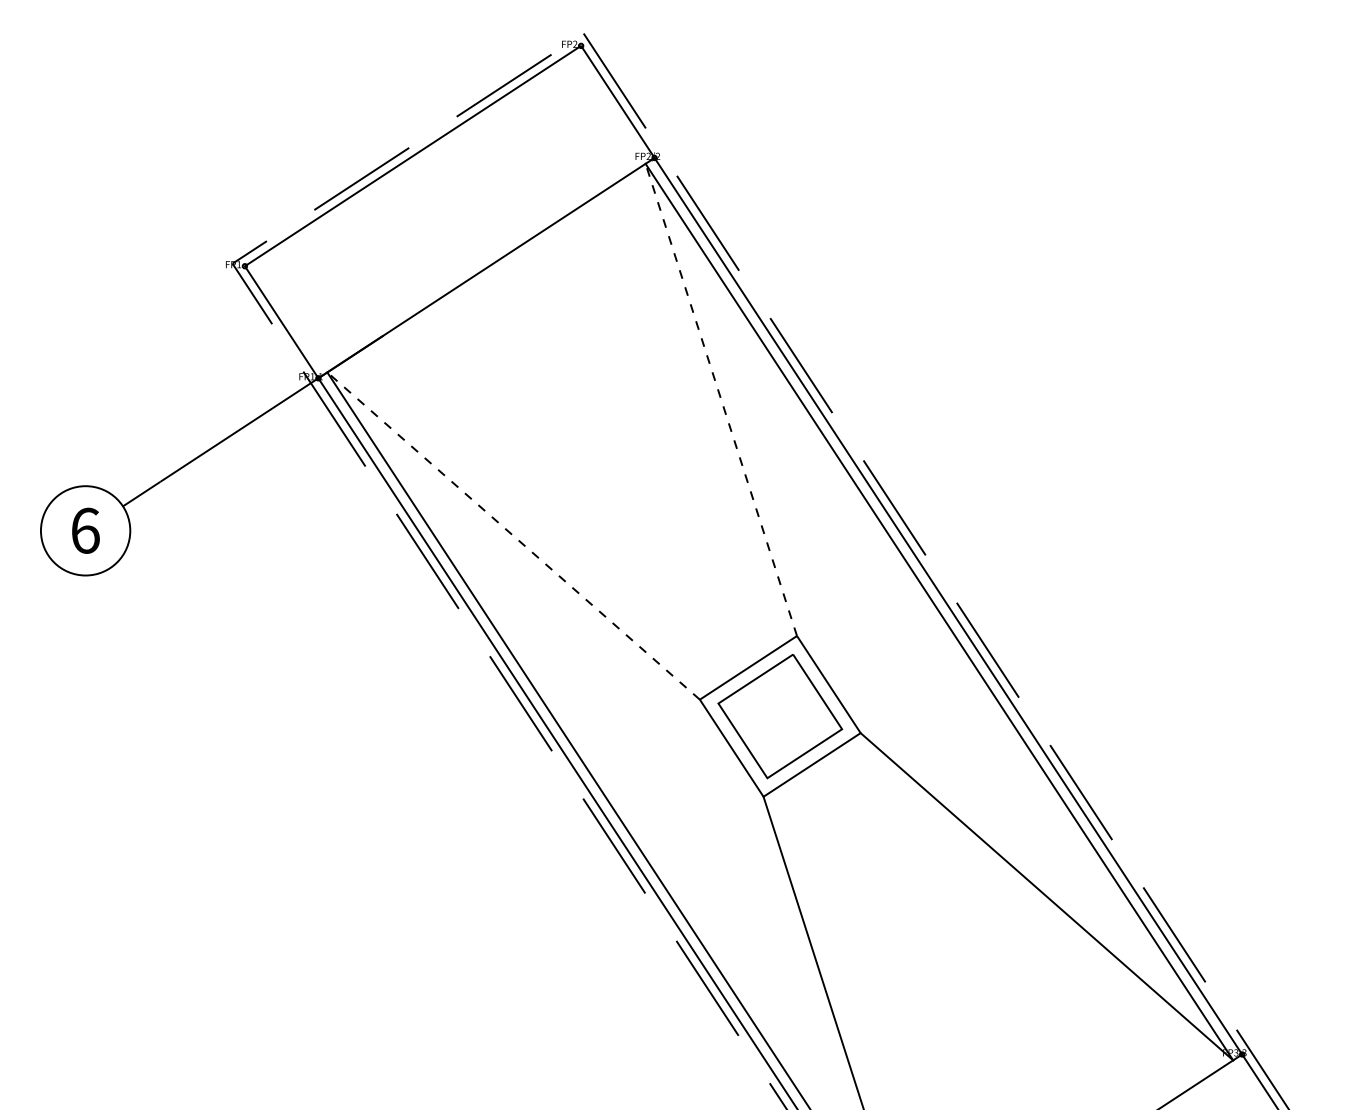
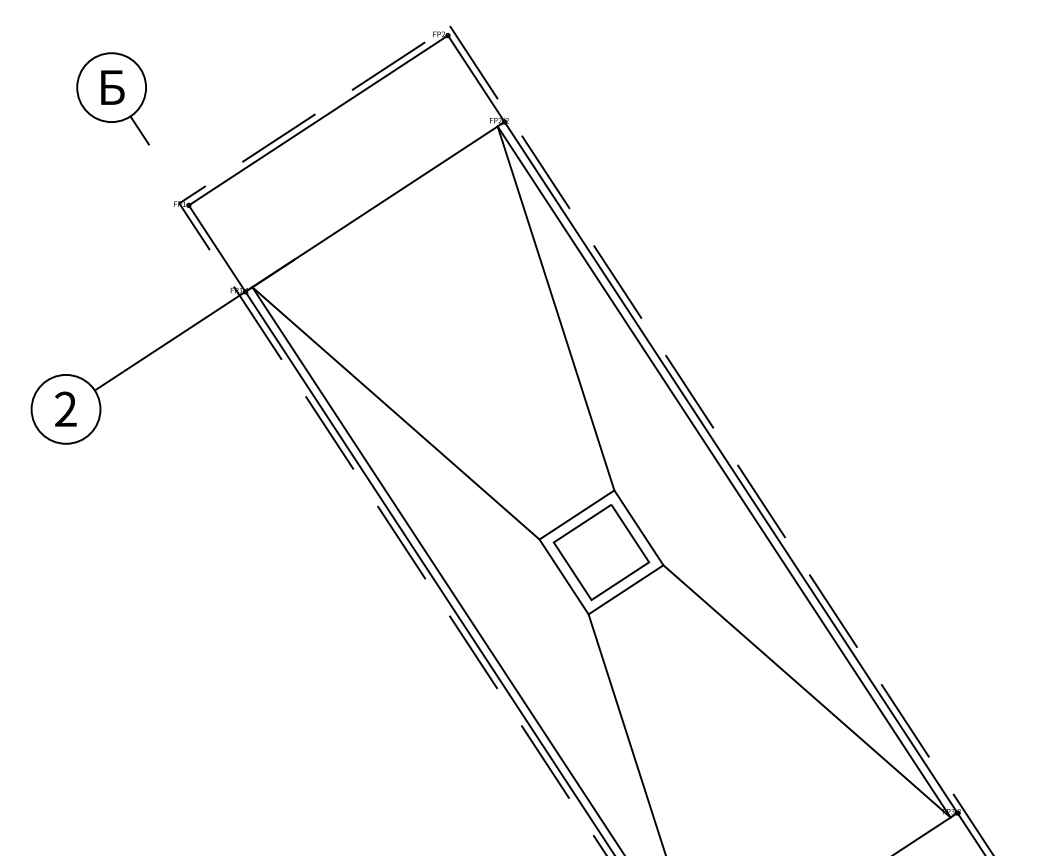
part: (146, 127) -> (112, 98), added
line: (721, 399) -> (556, 308), dashed -> solid
text: (85, 530) -> (65, 409), 6 -> 2
line: (513, 536) -> (395, 413), dashed -> solid

